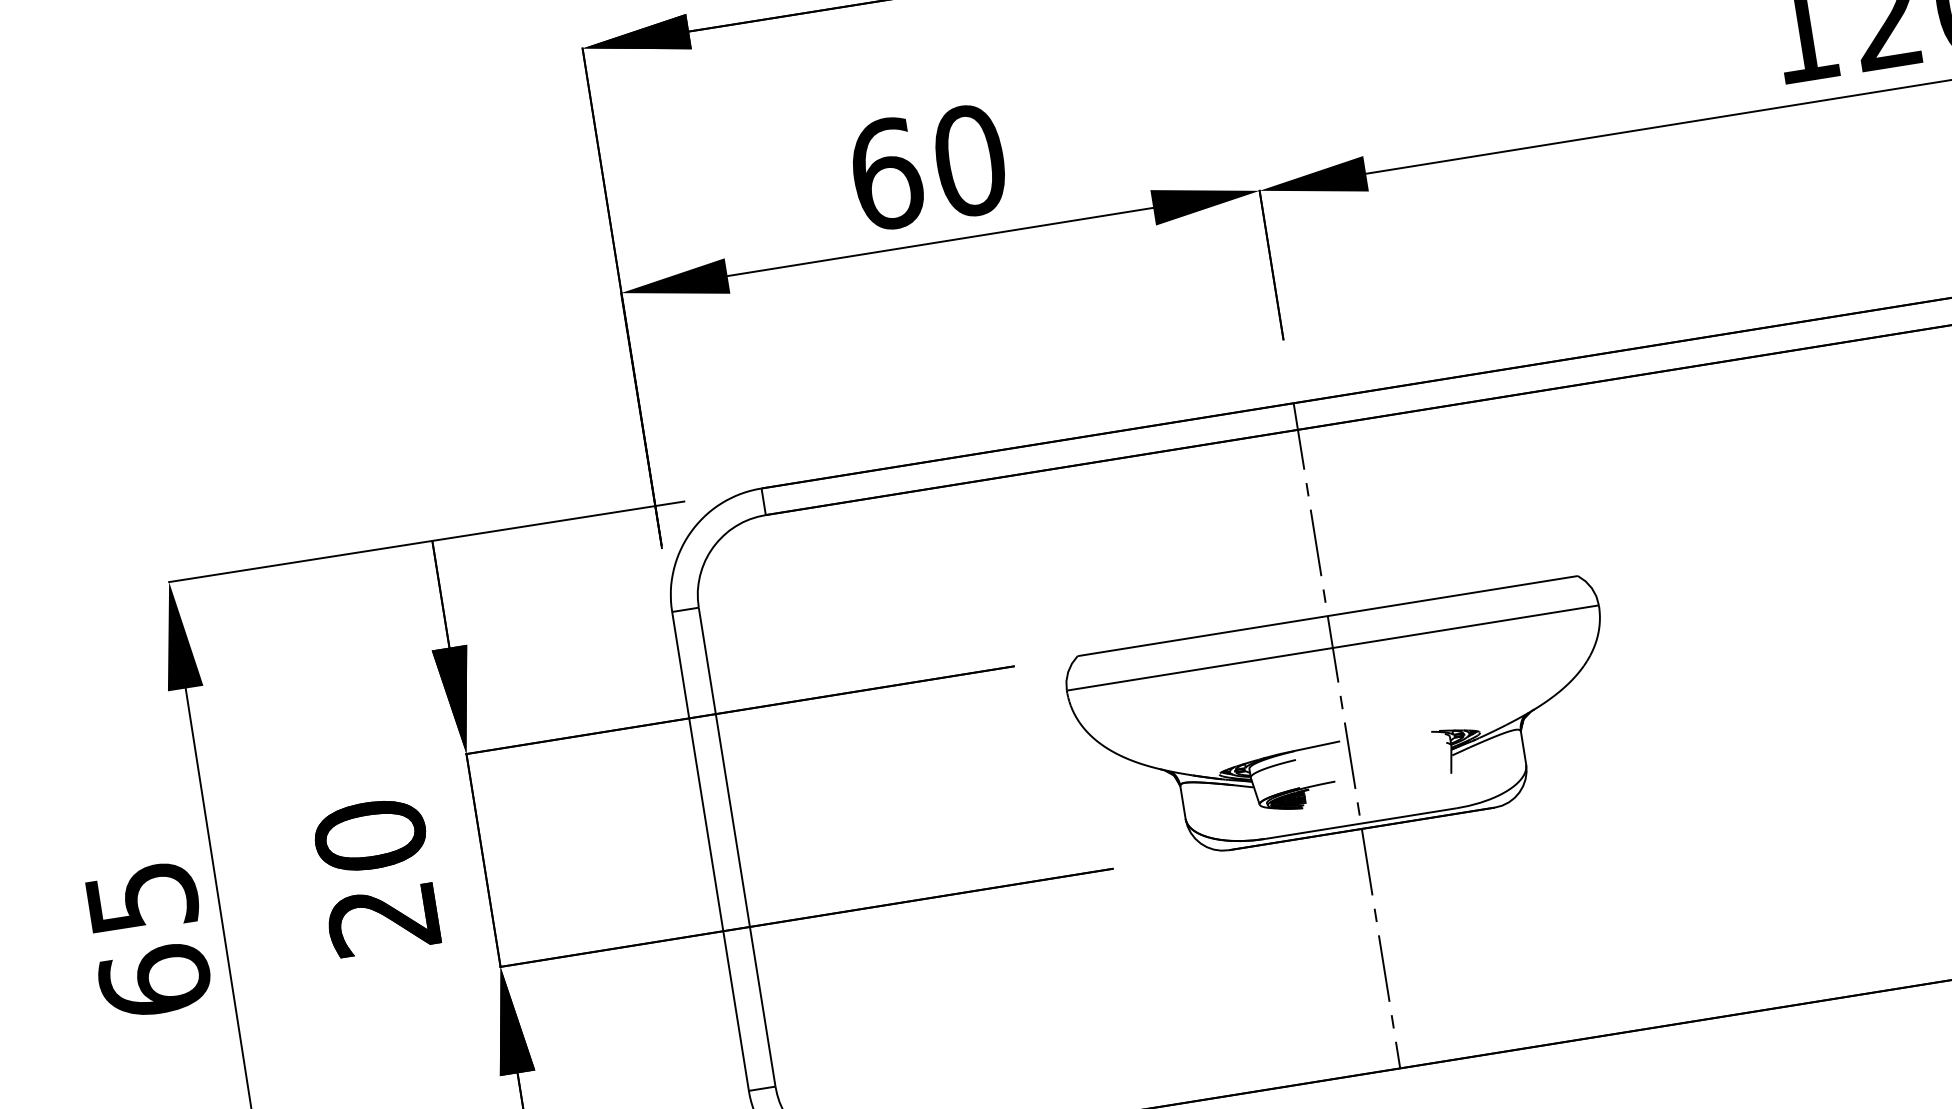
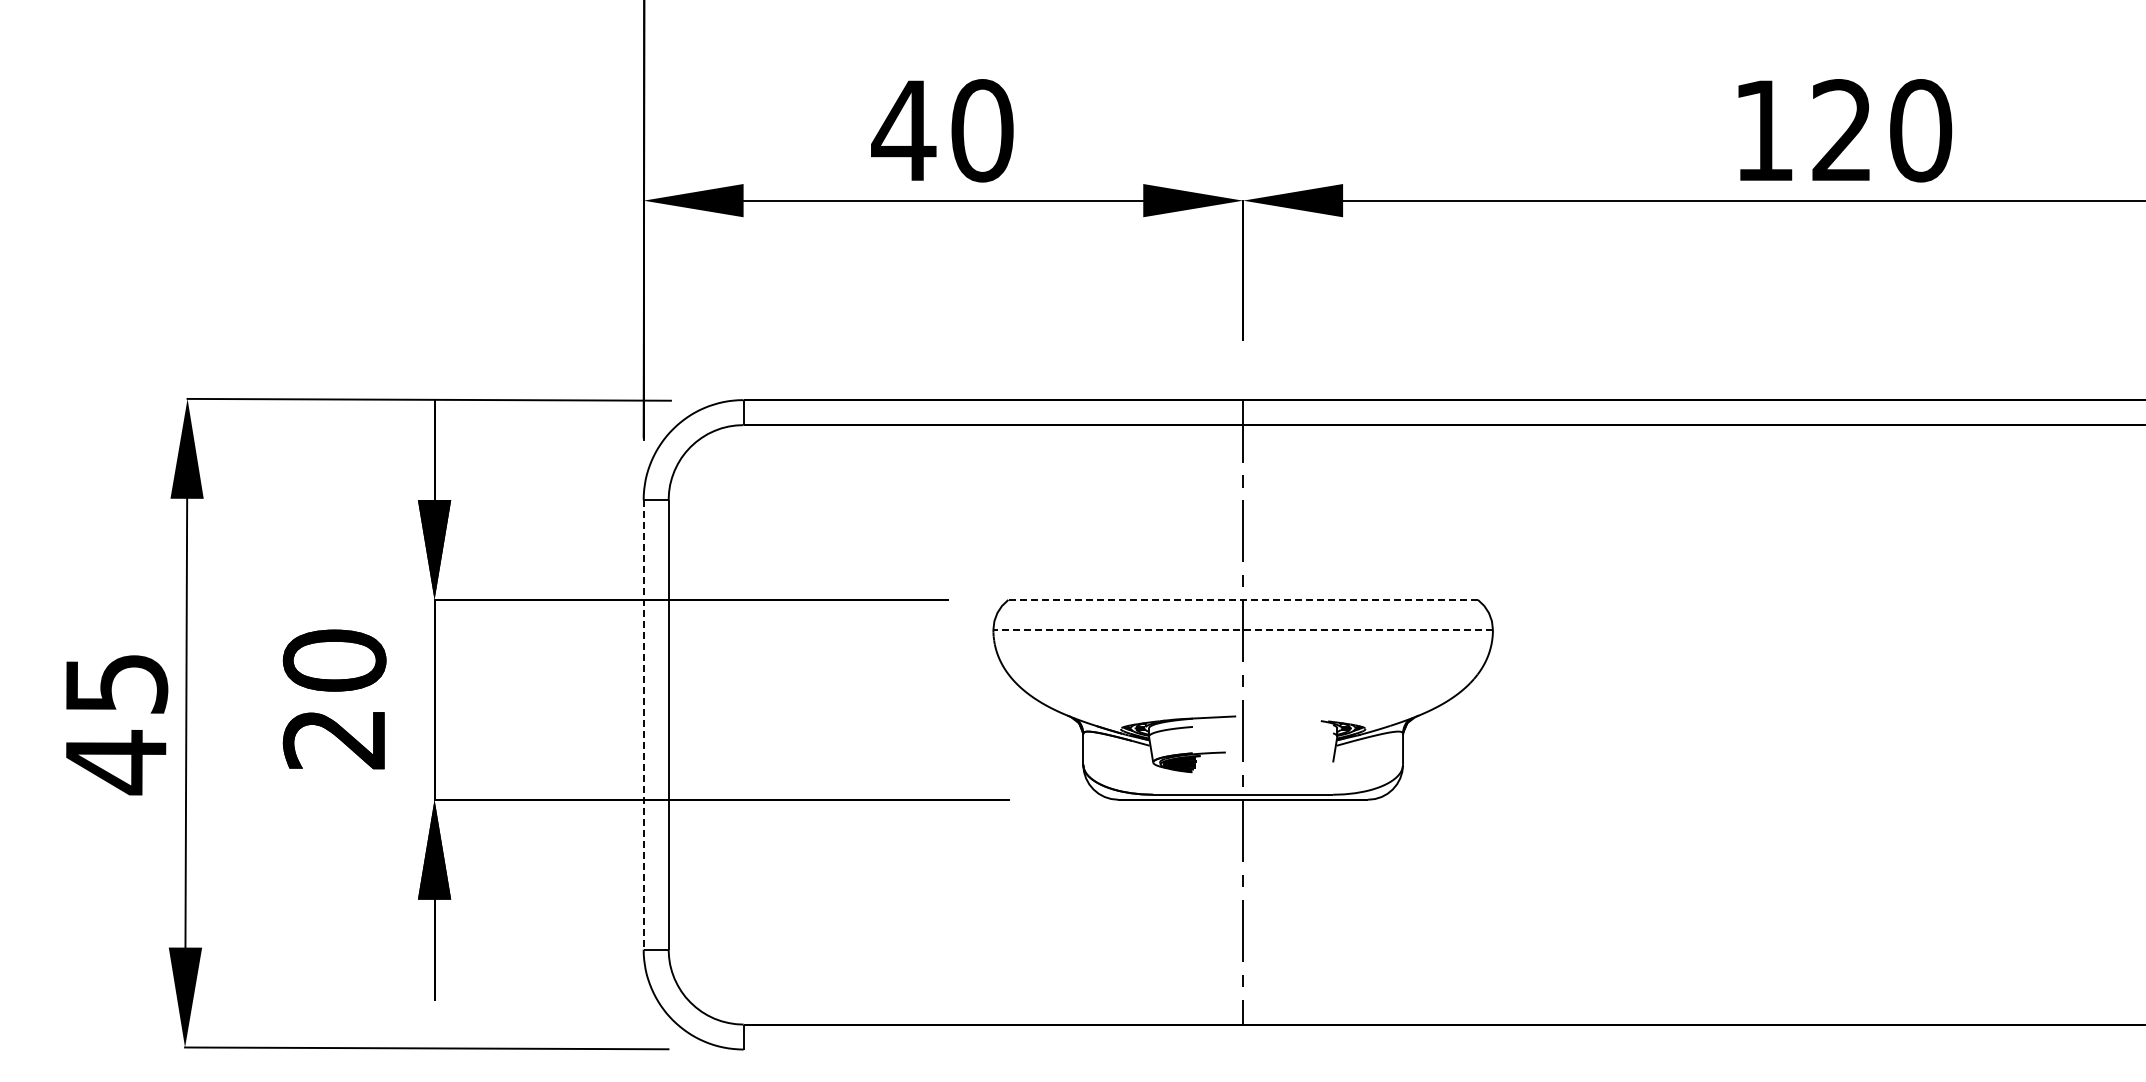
text: (885, 174) -> (903, 130), 60 -> 40
line: (1328, 615) -> (1243, 599), solid -> dashed
line: (1333, 647) -> (1243, 629), solid -> dashed
line: (710, 851) -> (643, 724), solid -> dashed
text: (154, 981) -> (115, 762), 65 -> 45

